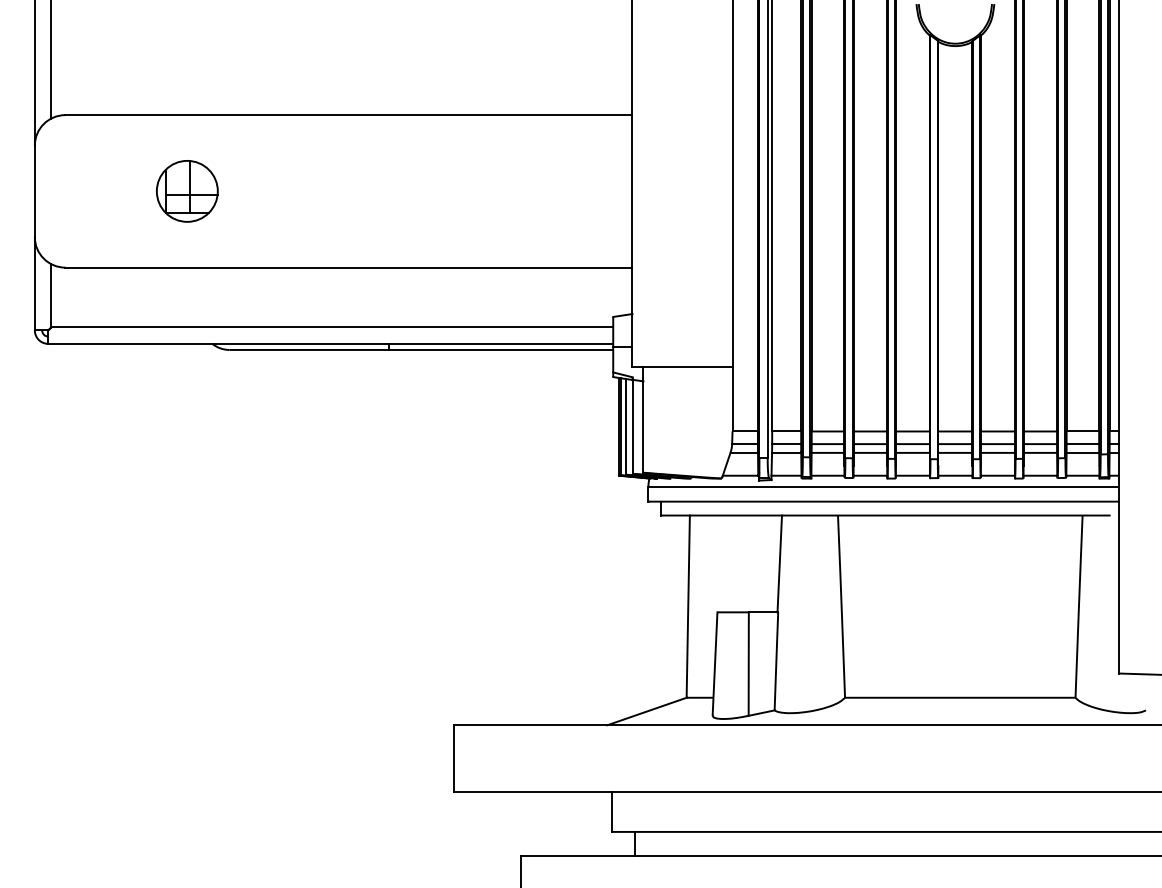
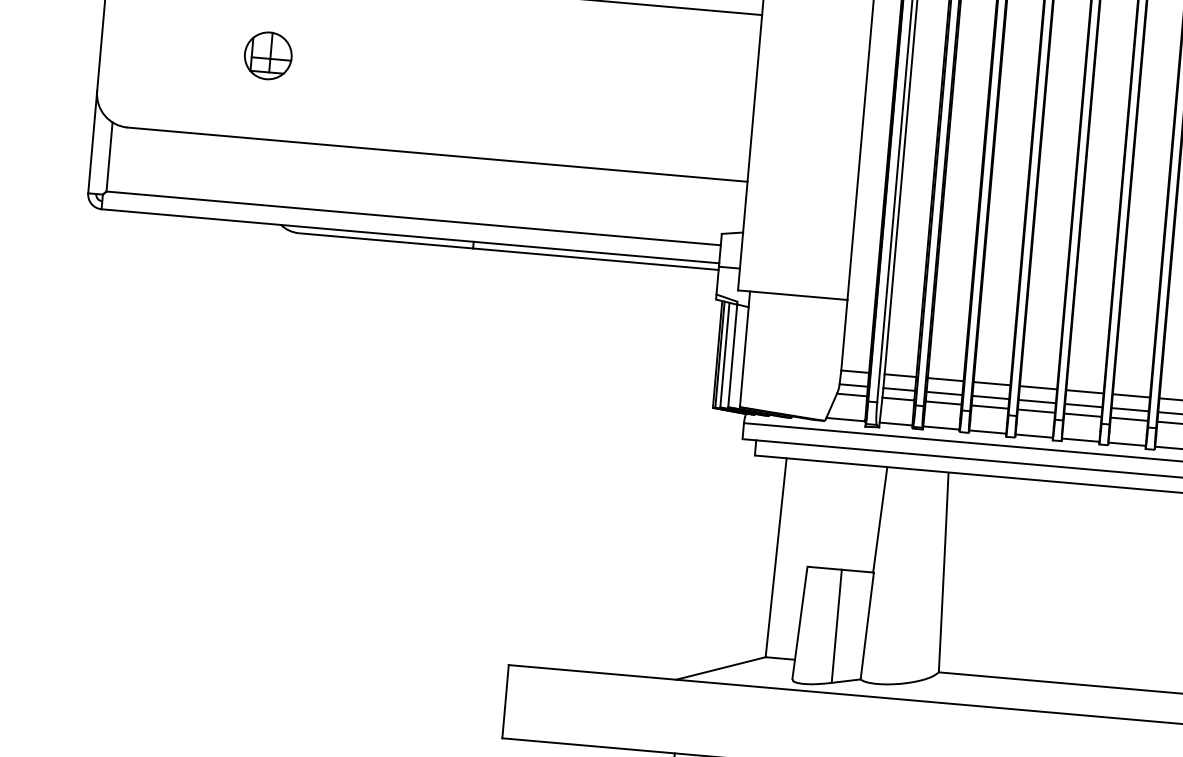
part: (187, 191) -> (268, 56), size x0.7

